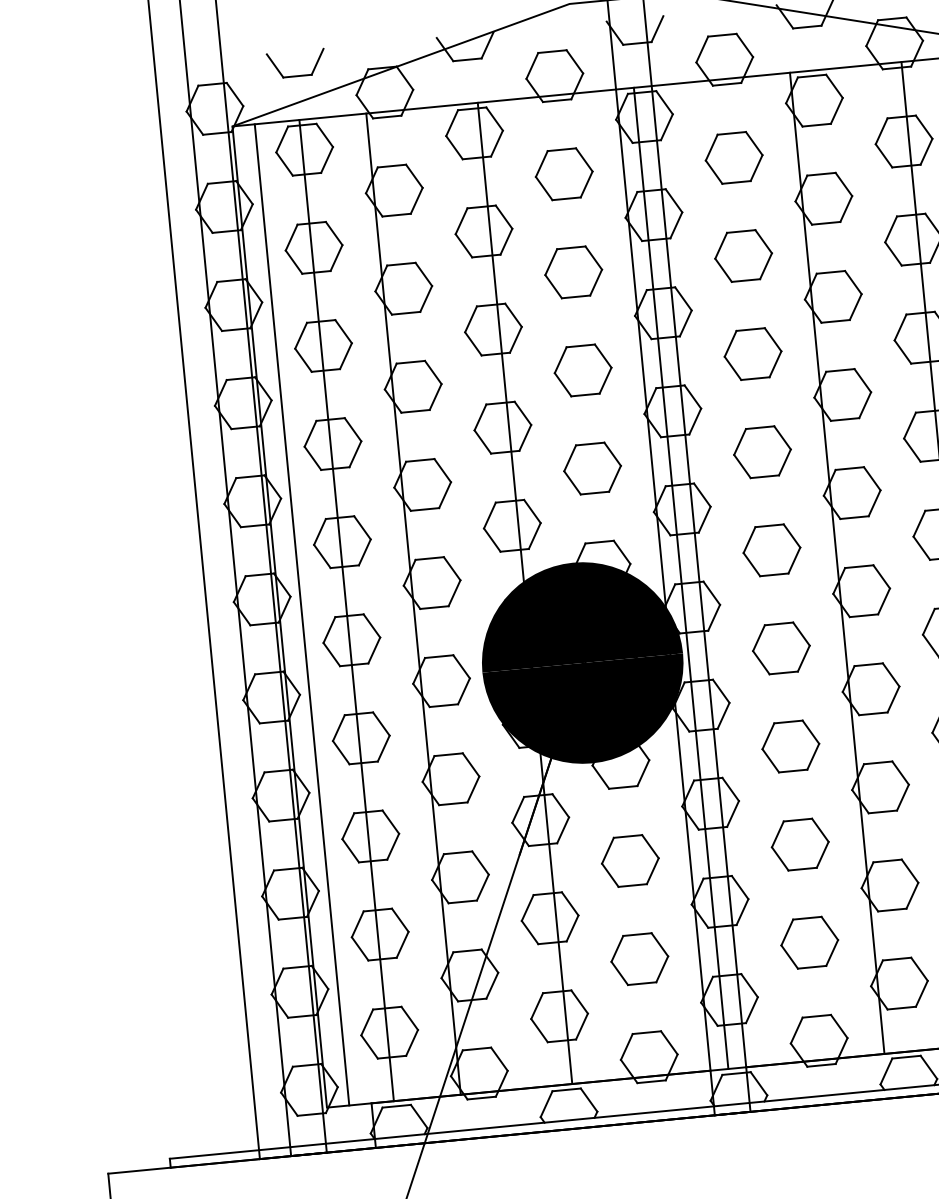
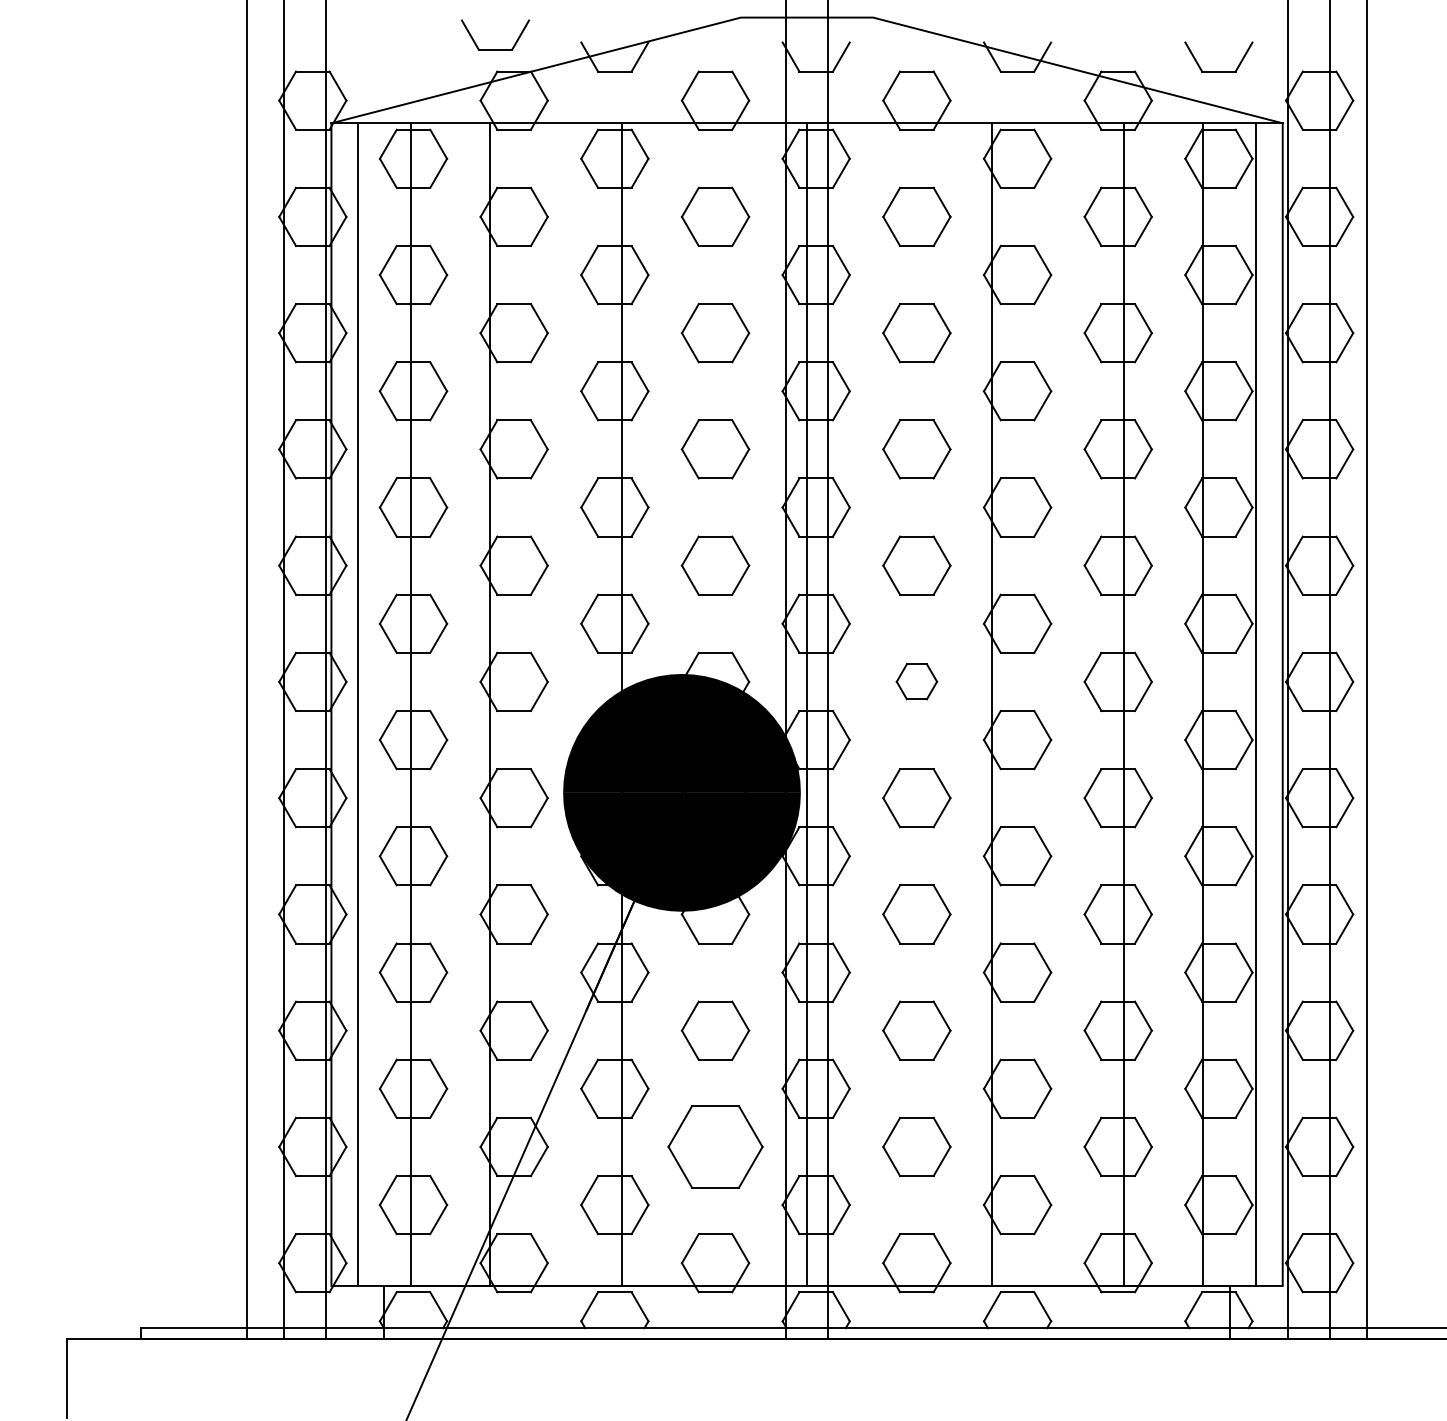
part: (297, 76) -> (495, 49), moved
part: (771, 549) -> (916, 681), size x0.6
part: (639, 958) -> (715, 1146), size x1.4

